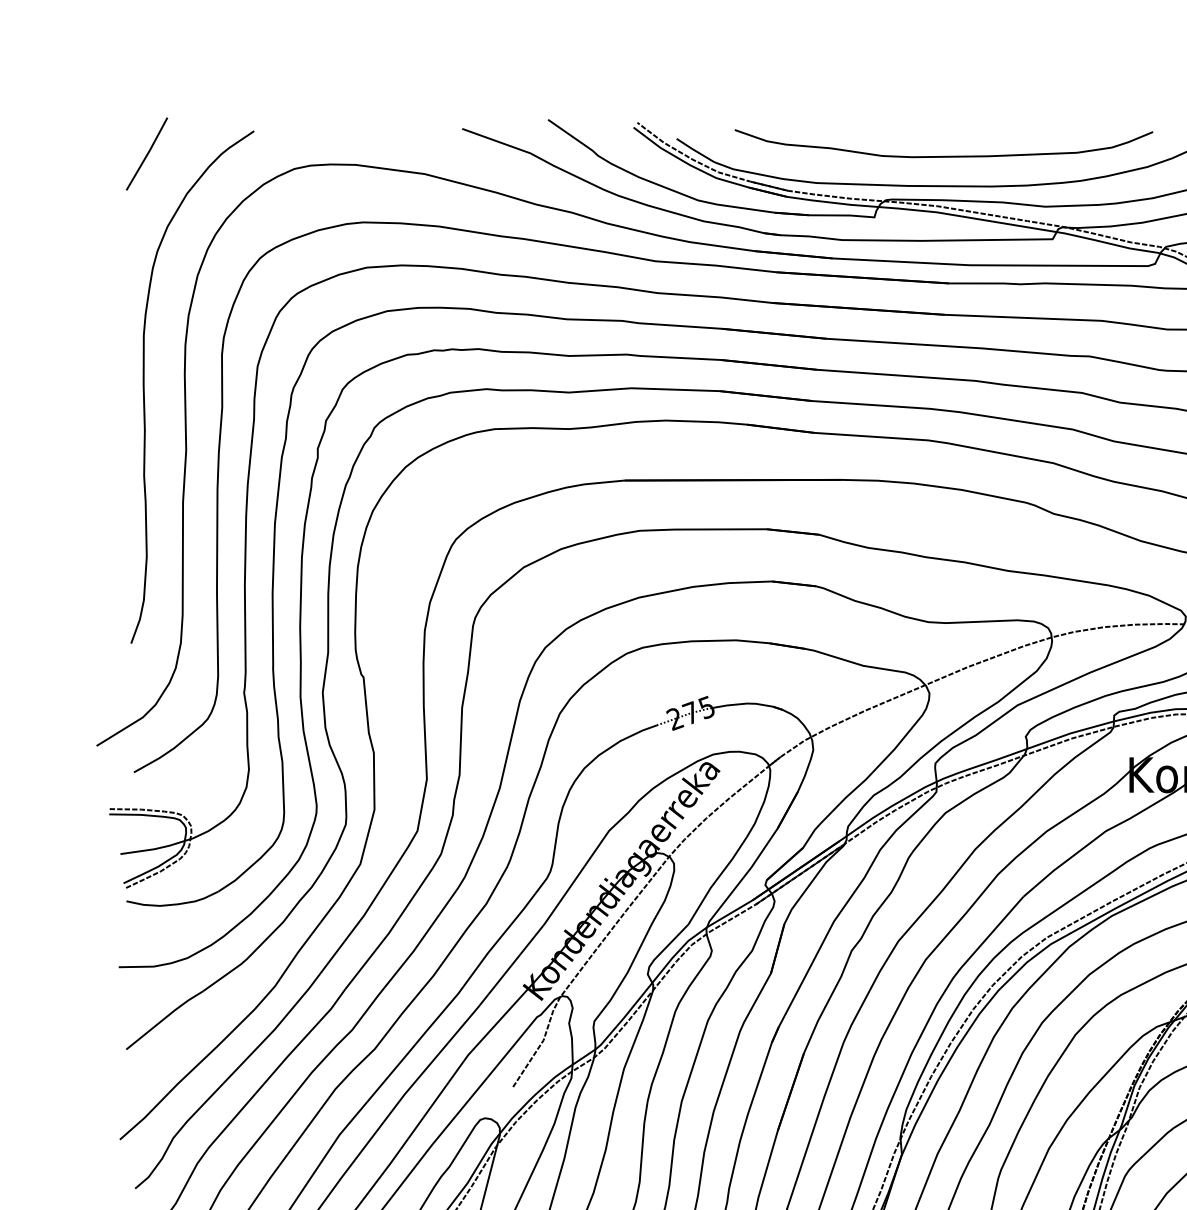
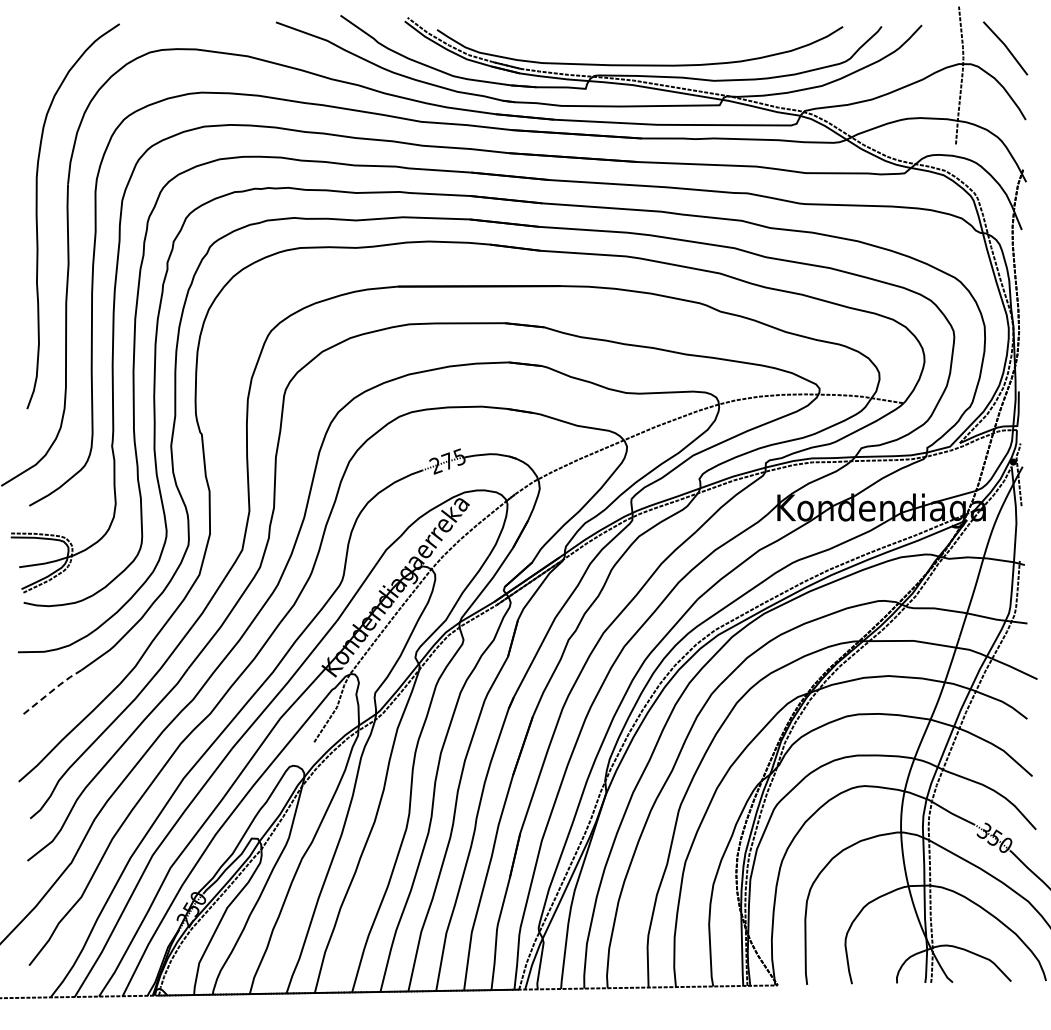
line: (147, 153) -> (39, 40), removed
curve: (943, 155) -> (637, 42), removed
line: (166, 1018) -> (53, 690), solid -> dashed

